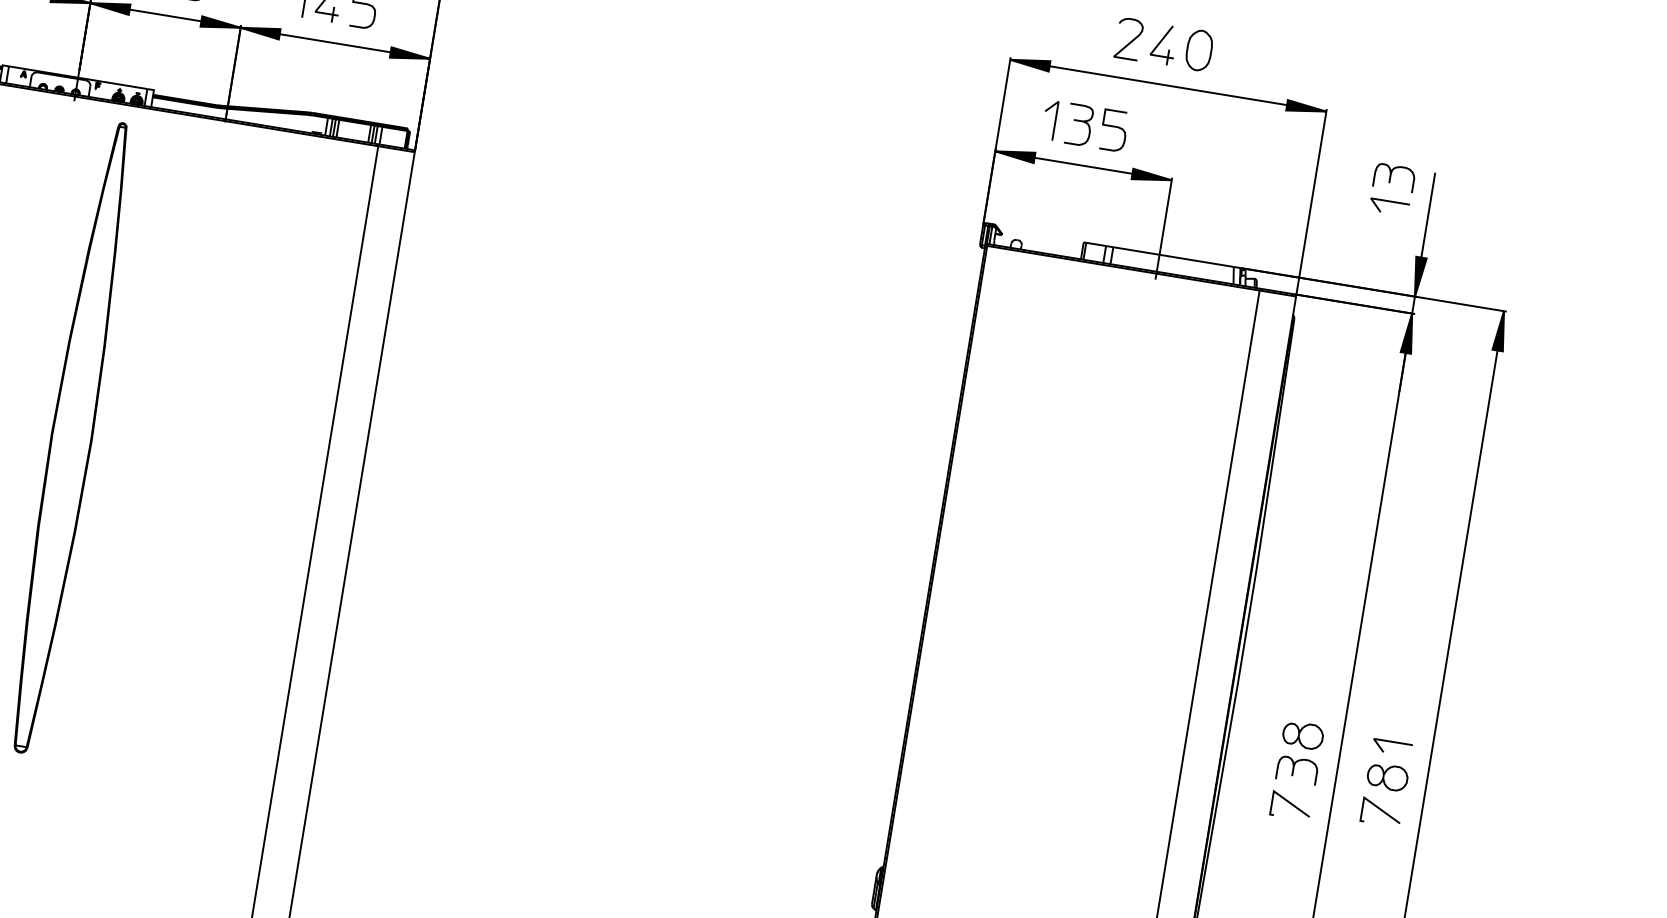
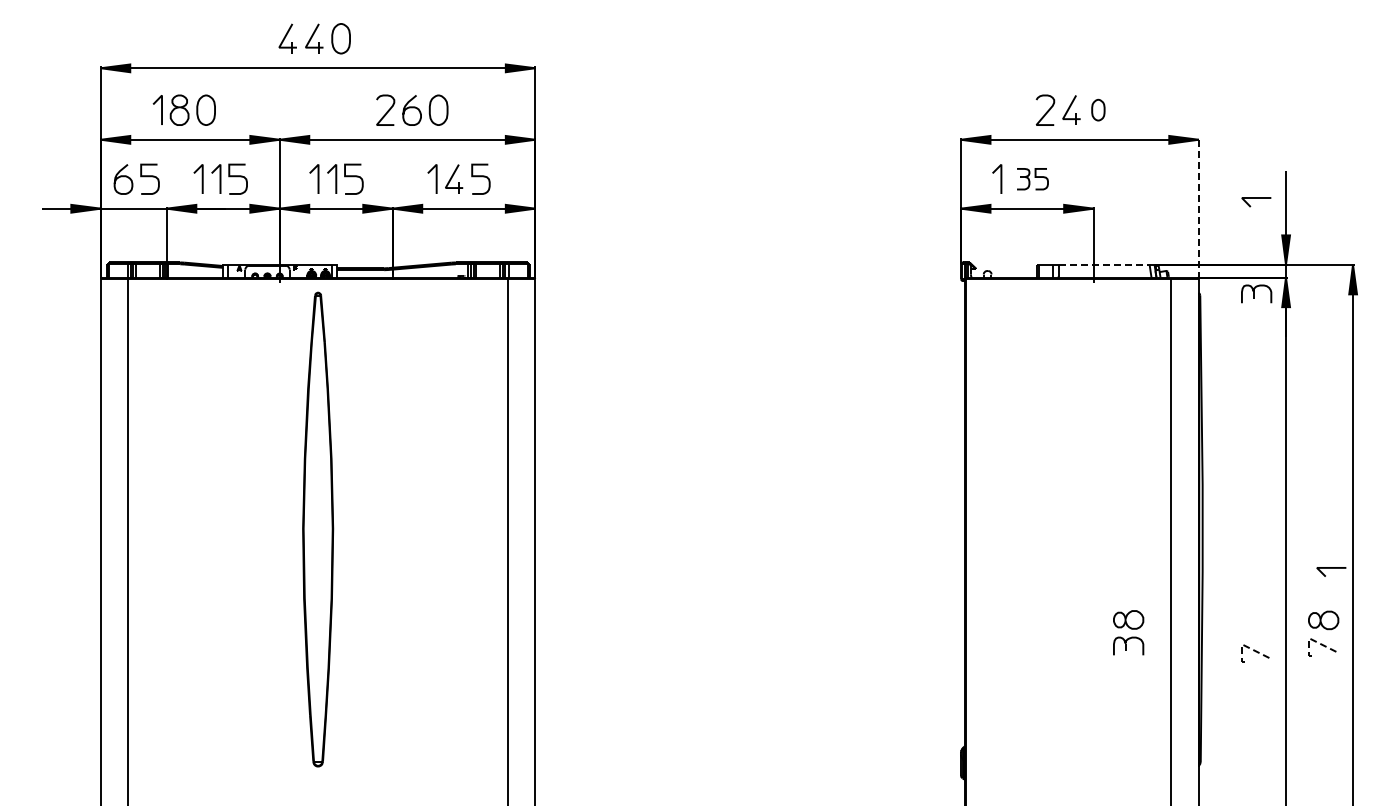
part: (1199, 49) -> (1098, 109), size x0.7
part: (1096, 126) -> (1032, 178), size x0.7
part: (1394, 176) -> (1256, 293), moved
line: (1310, 202) -> (1198, 208), solid -> dashed
line: (1173, 256) -> (1104, 264), solid -> dashed
line: (1393, 742) -> (1331, 568), moved
part: (1300, 752) -> (1128, 632), moved
line: (1279, 795) -> (1246, 646), solid -> dashed
line: (1369, 801) -> (1313, 640), solid -> dashed

